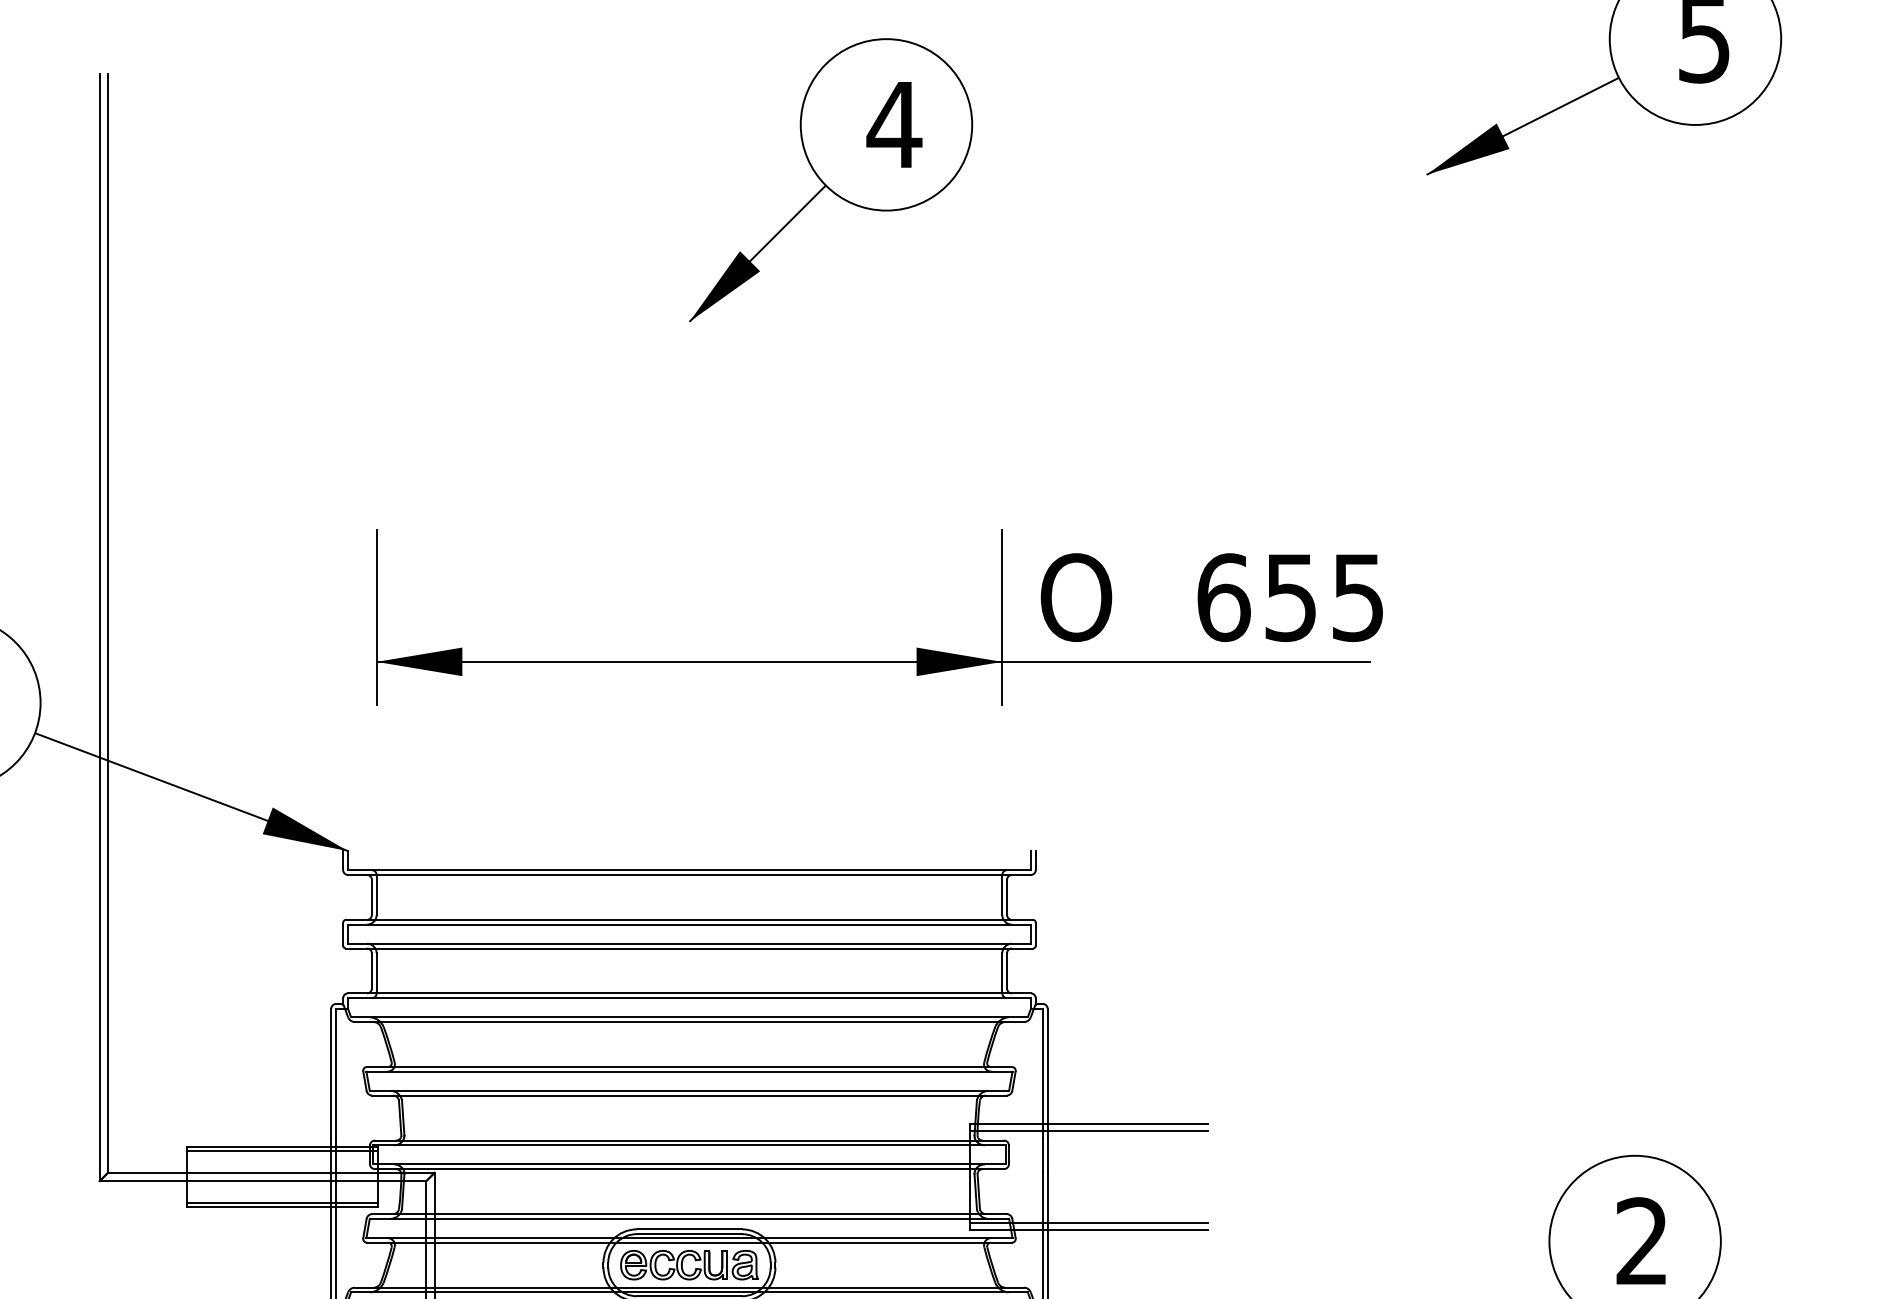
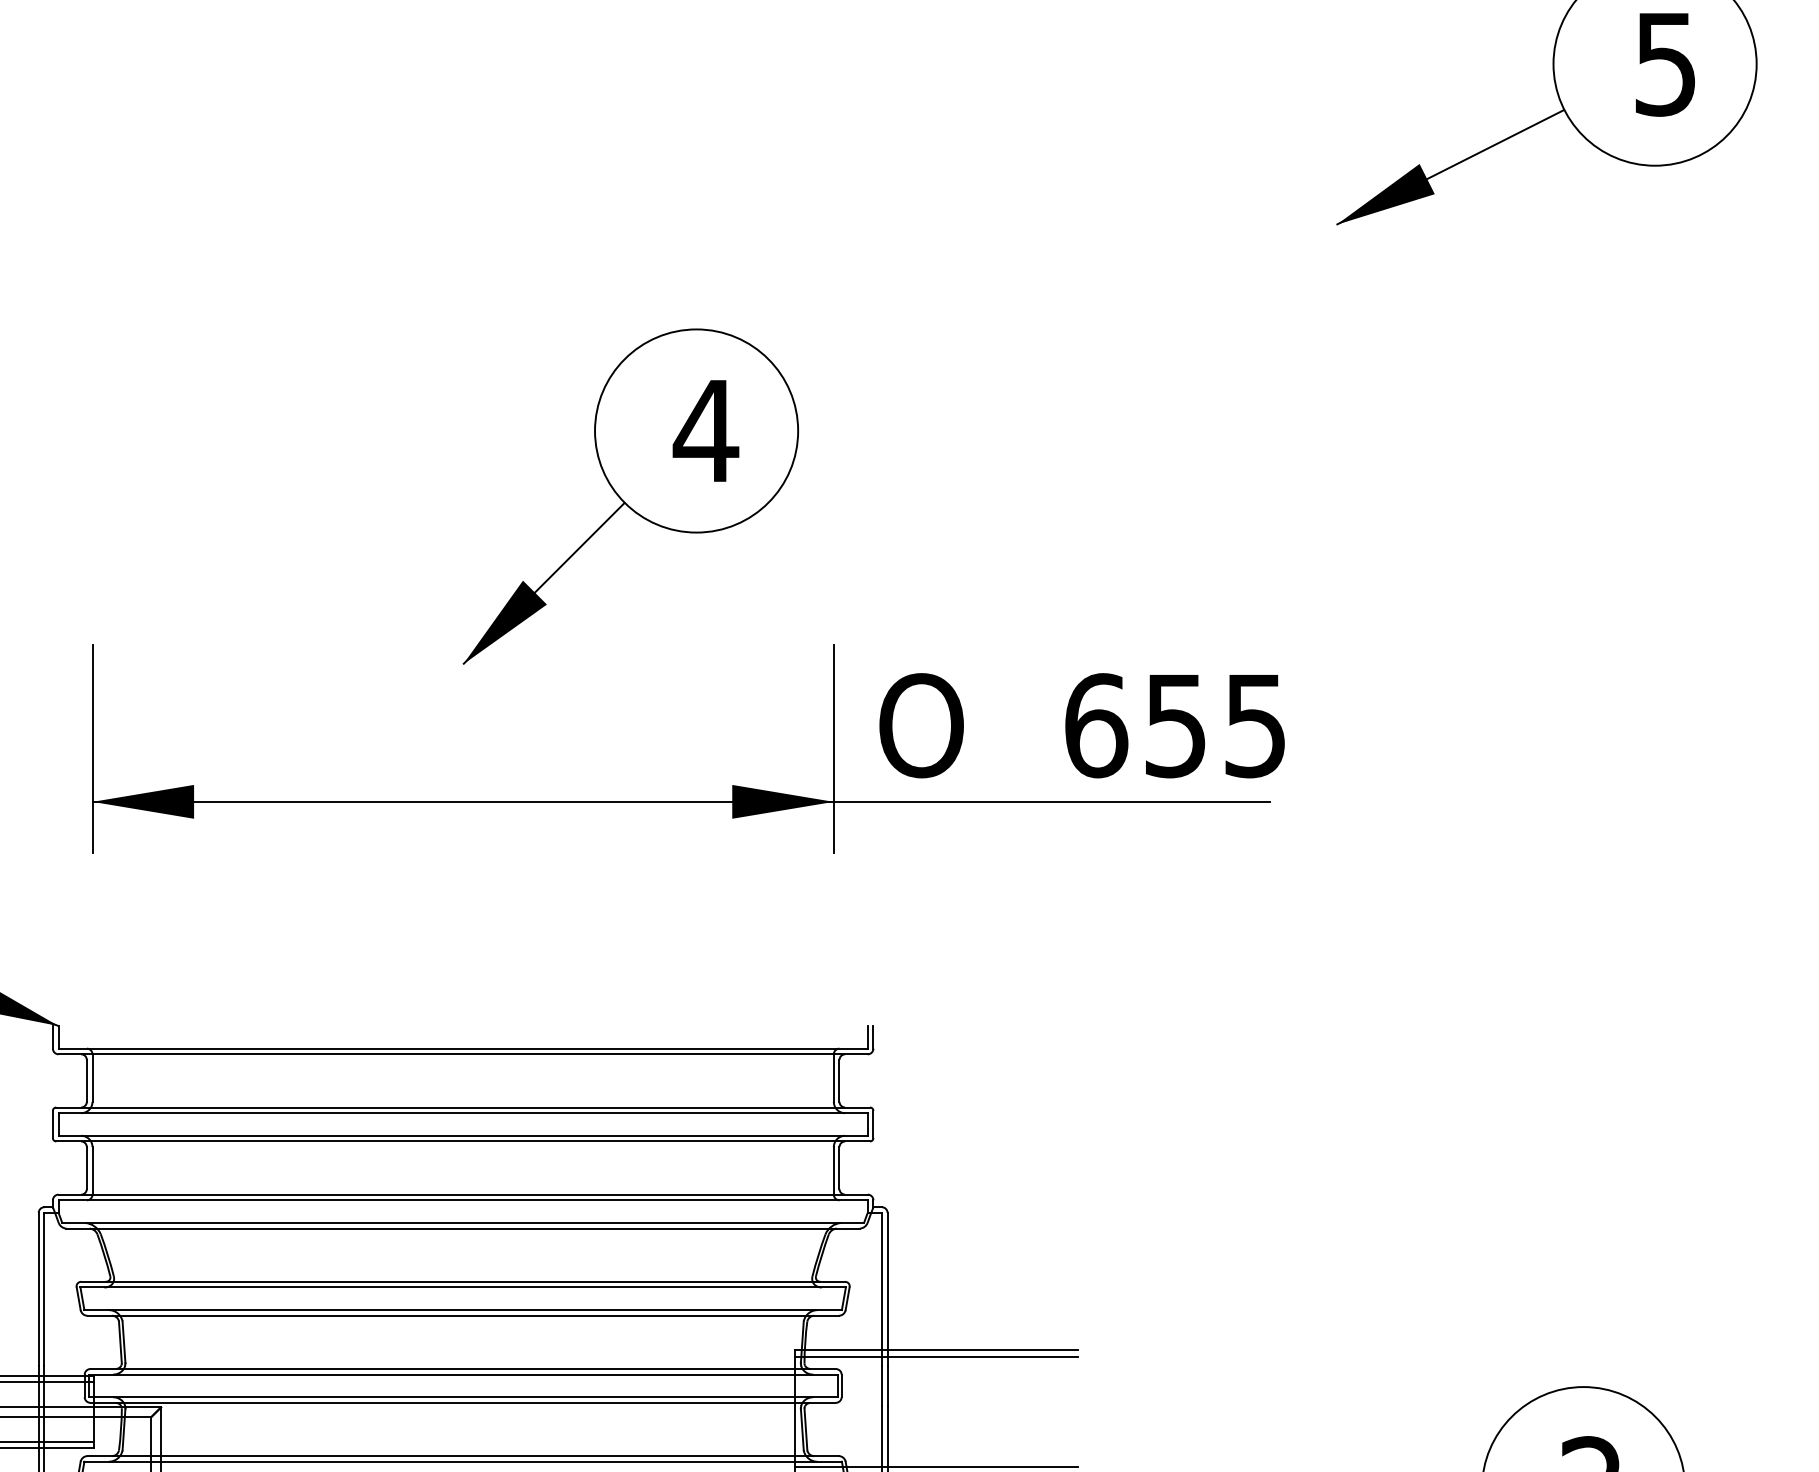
part: (831, 180) -> (631, 496), moved

